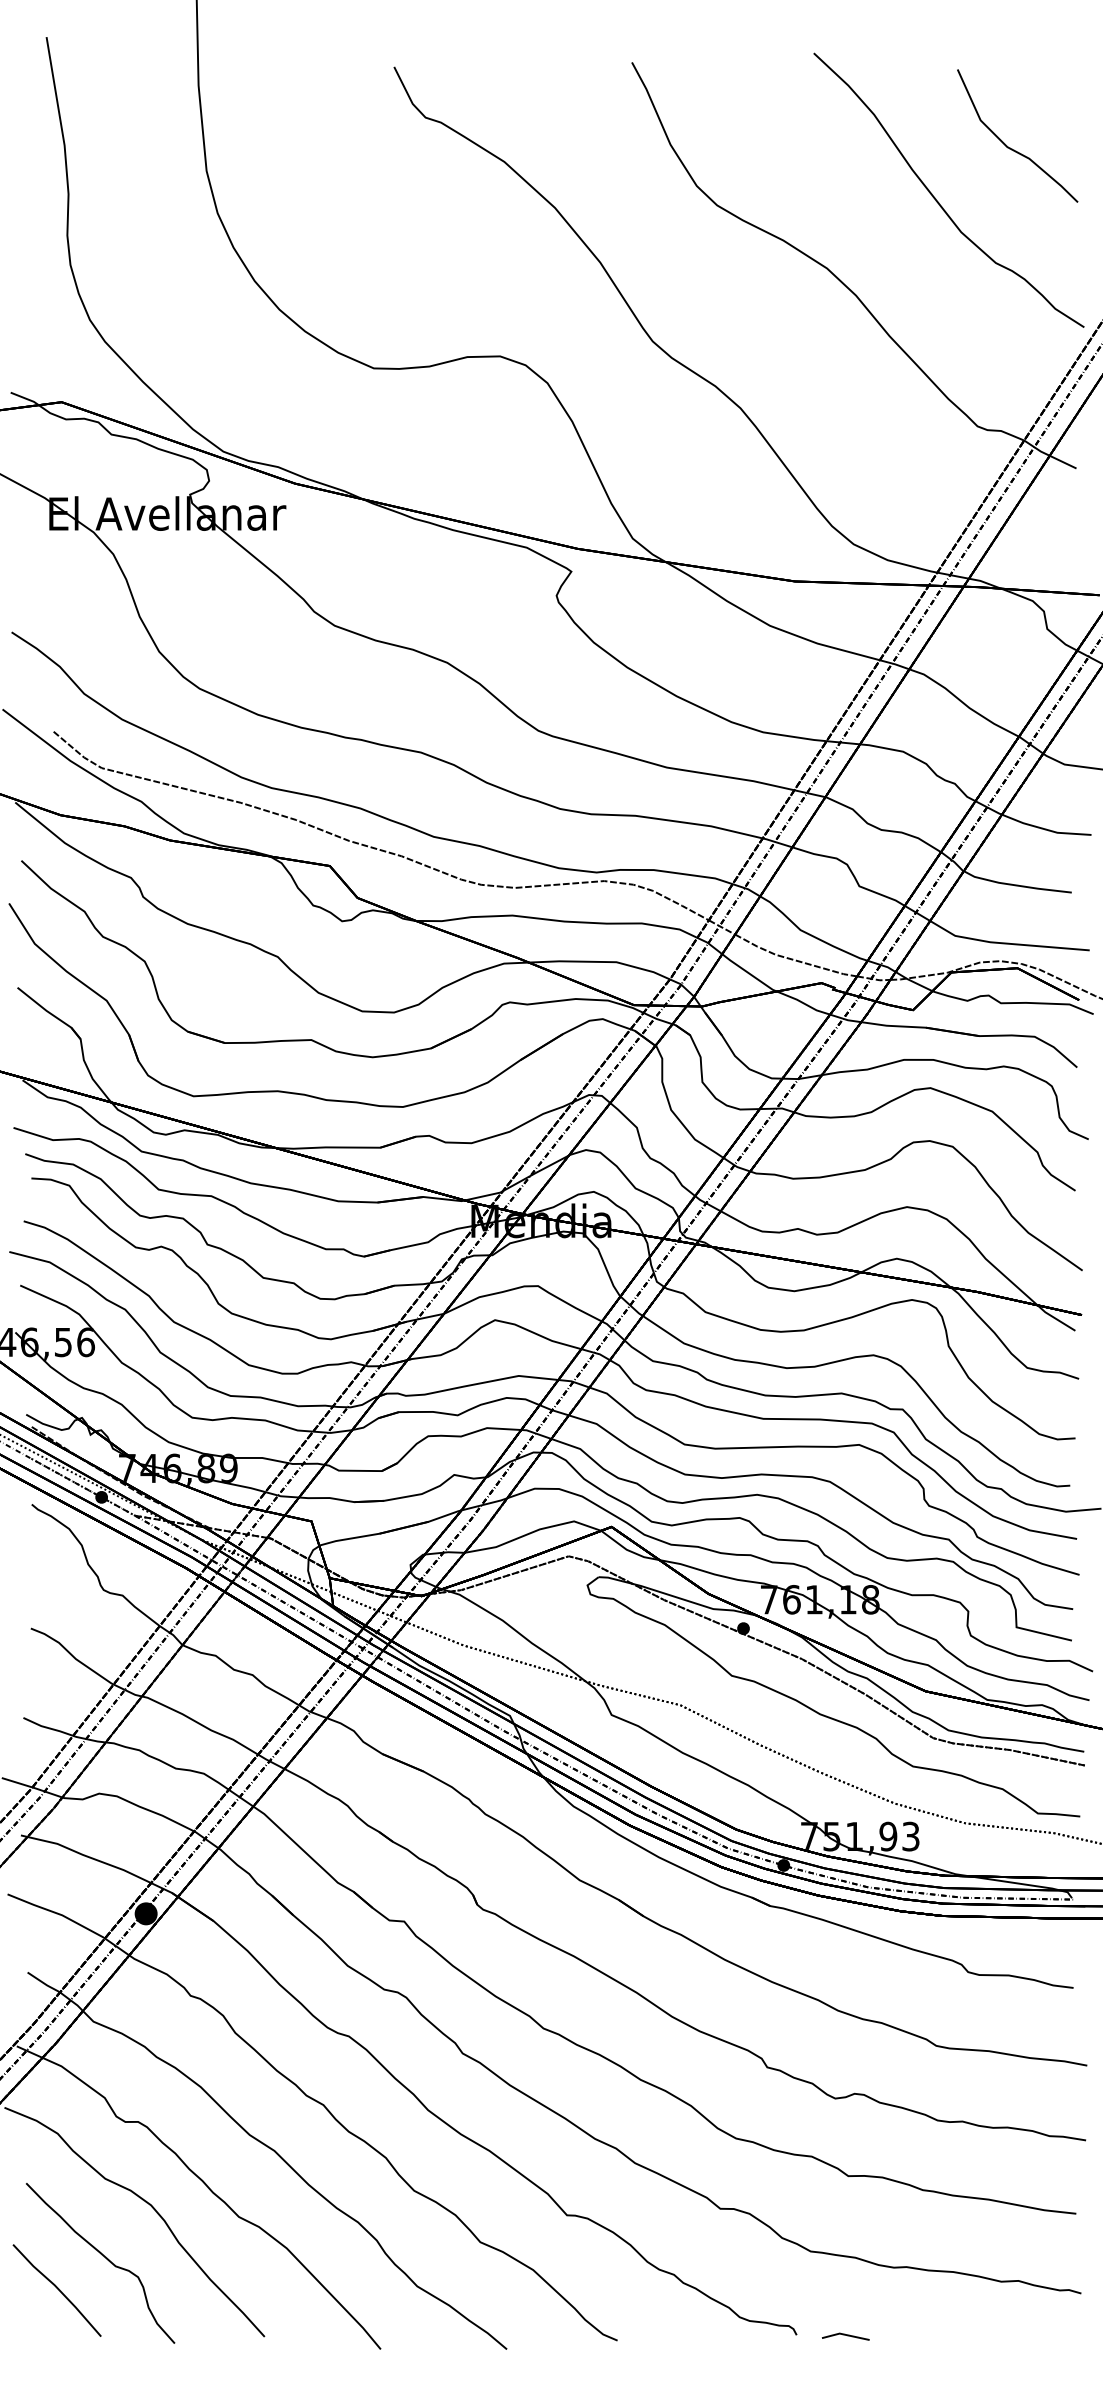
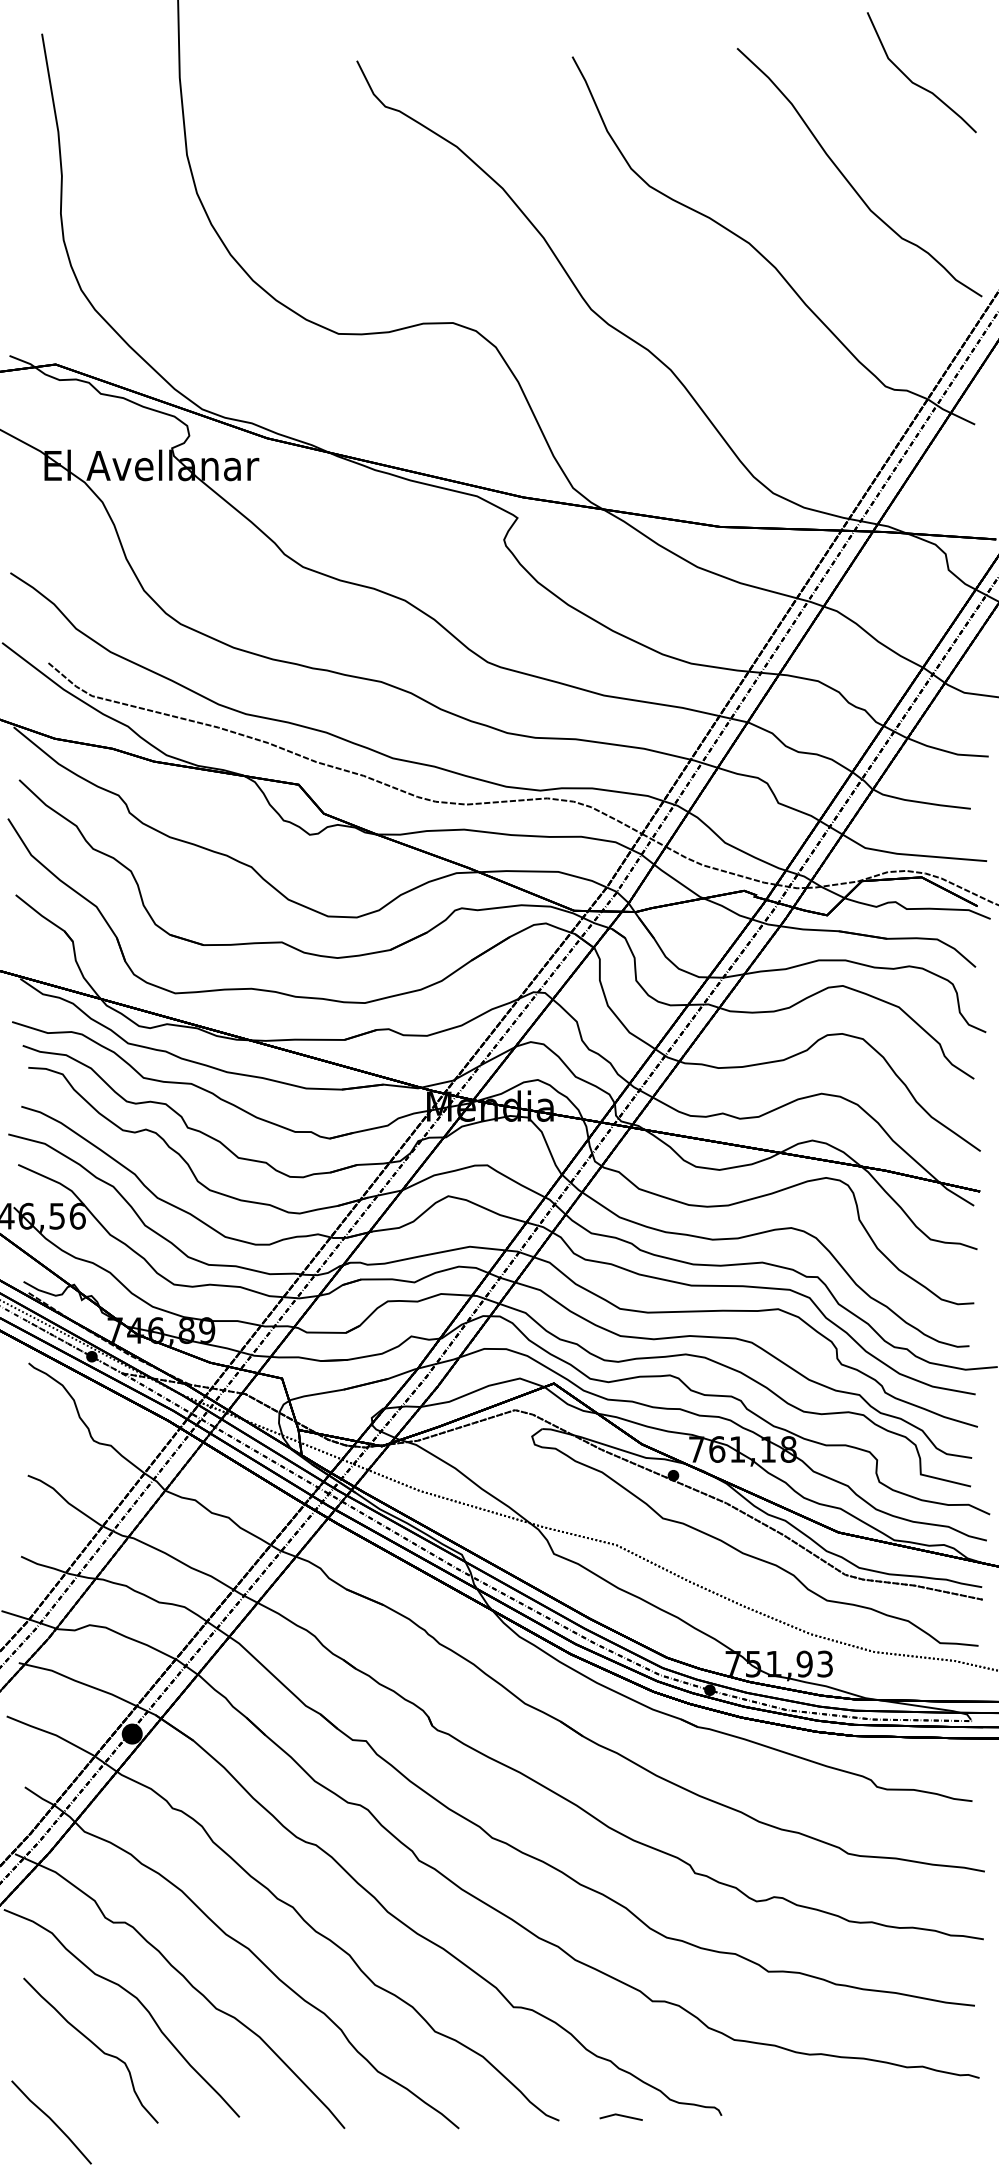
curve: (1010, 147) -> (915, 83), moved
line: (57, 2289) -> (51, 2121), moved
line: (845, 2335) -> (620, 2116), moved

